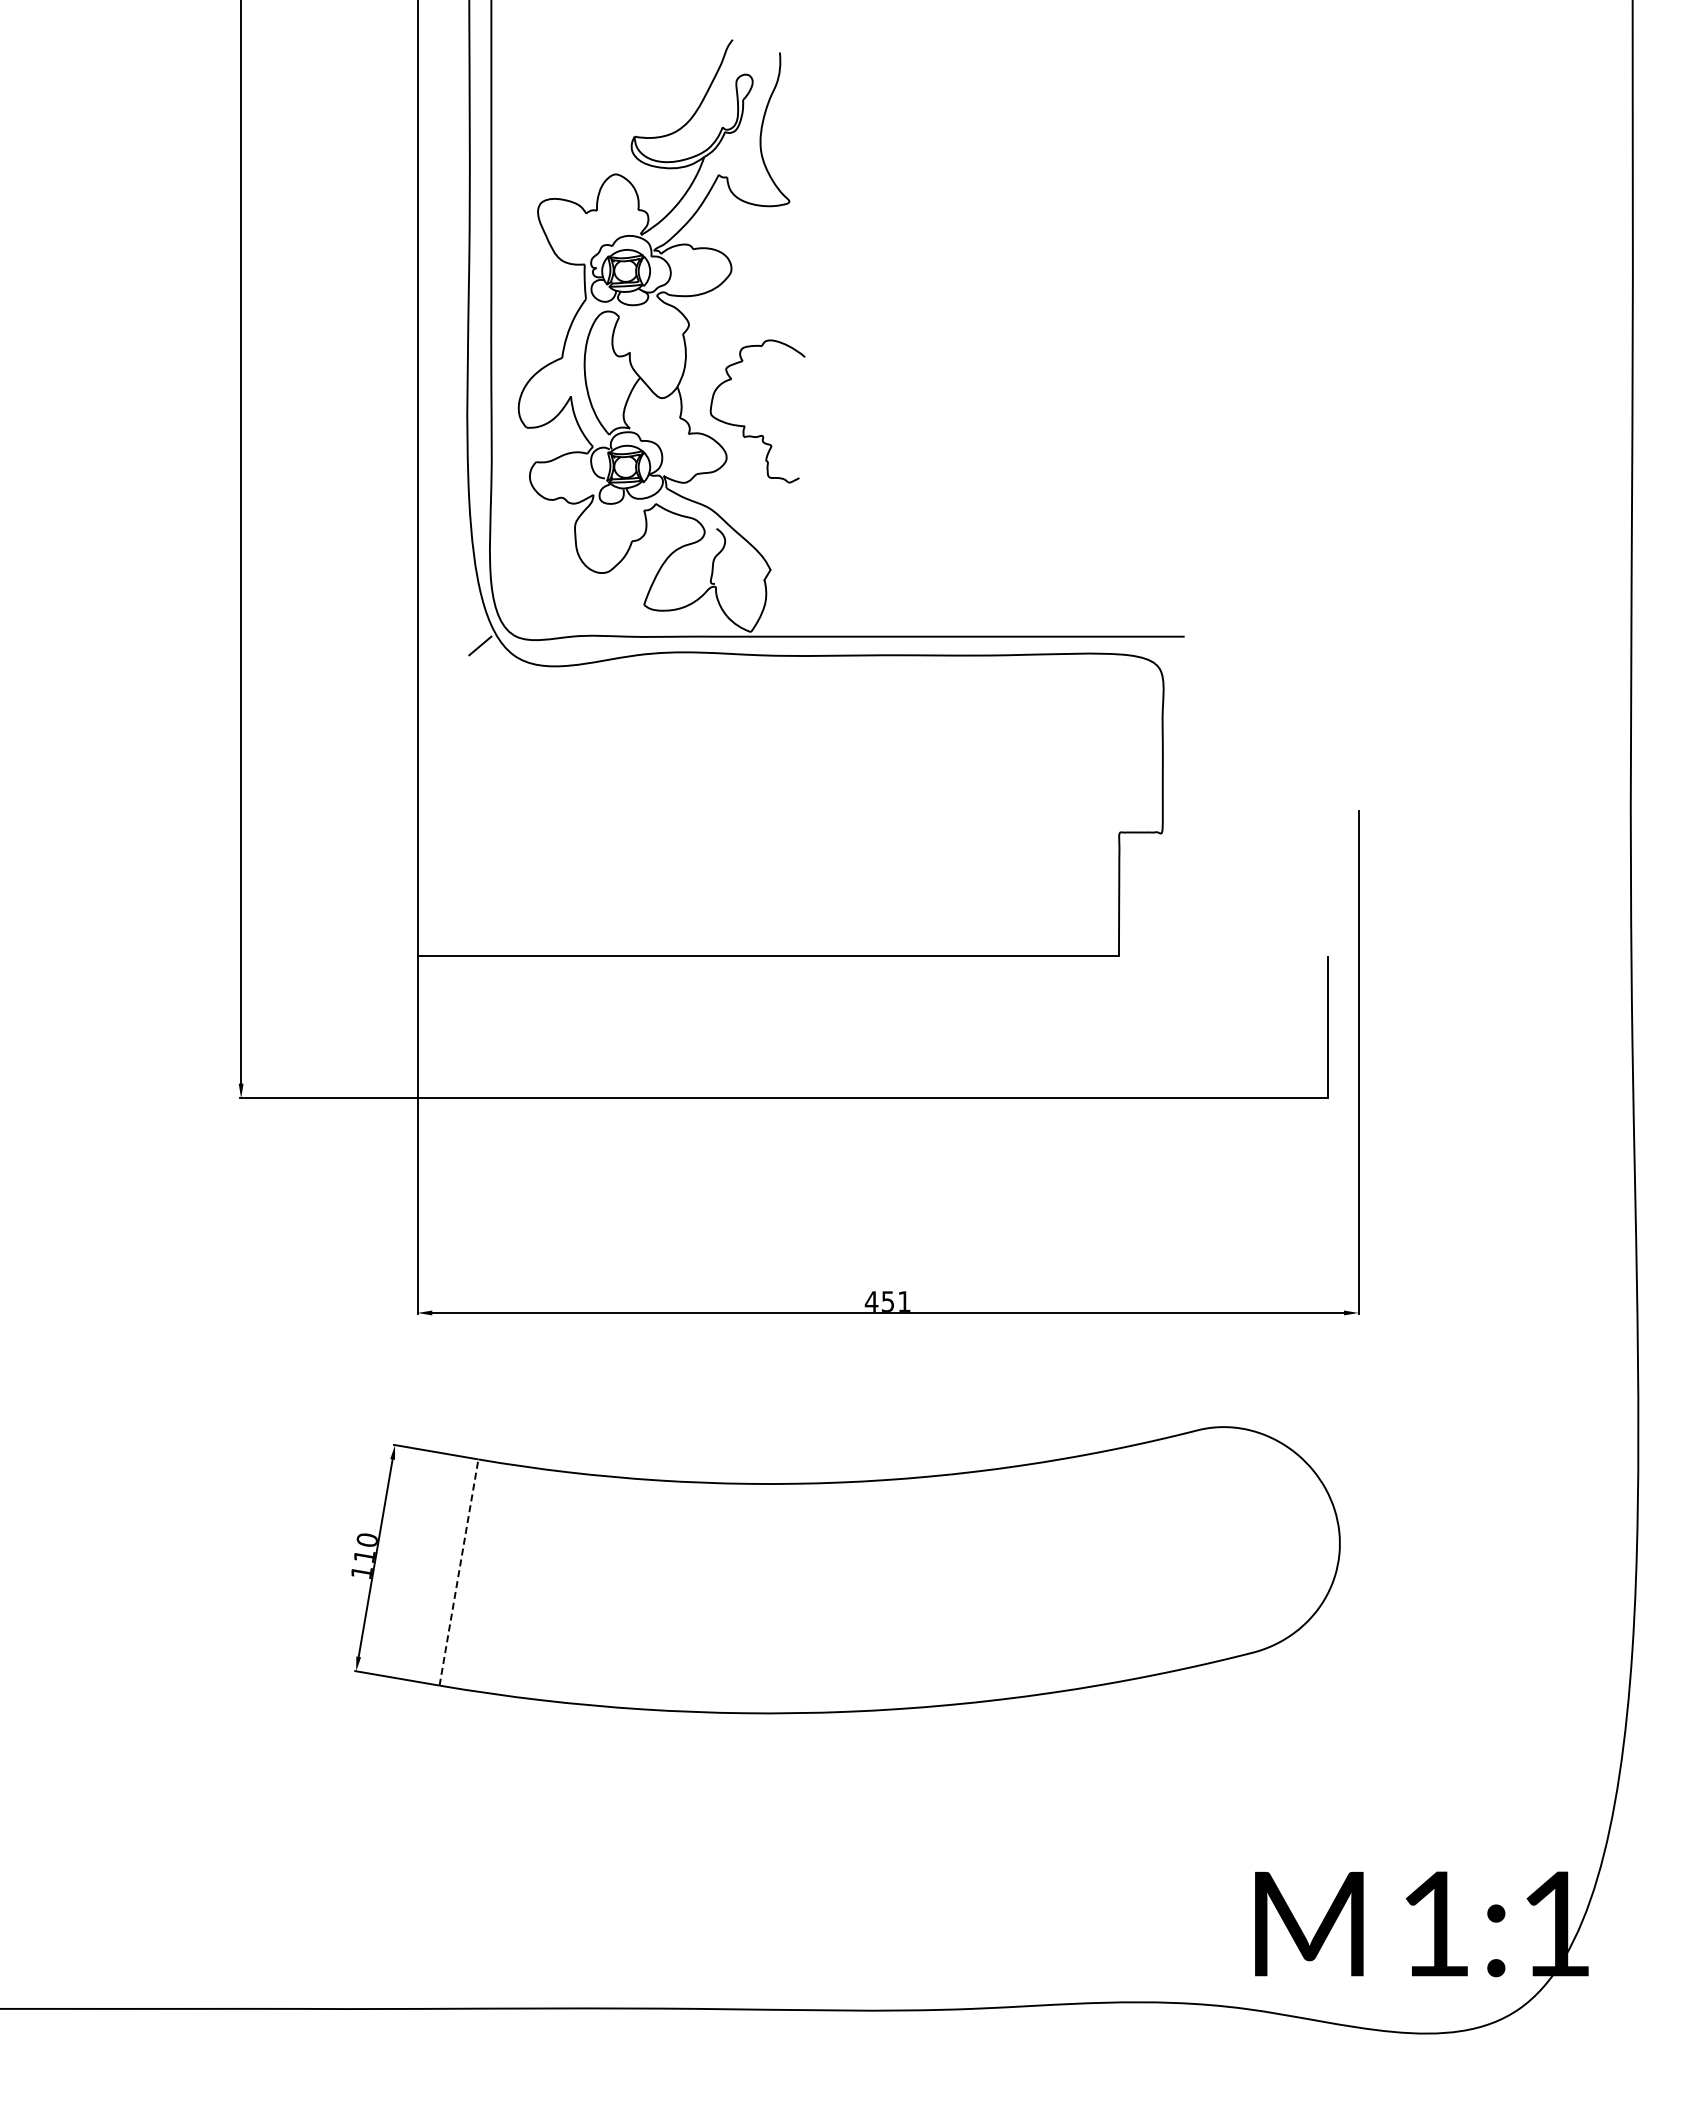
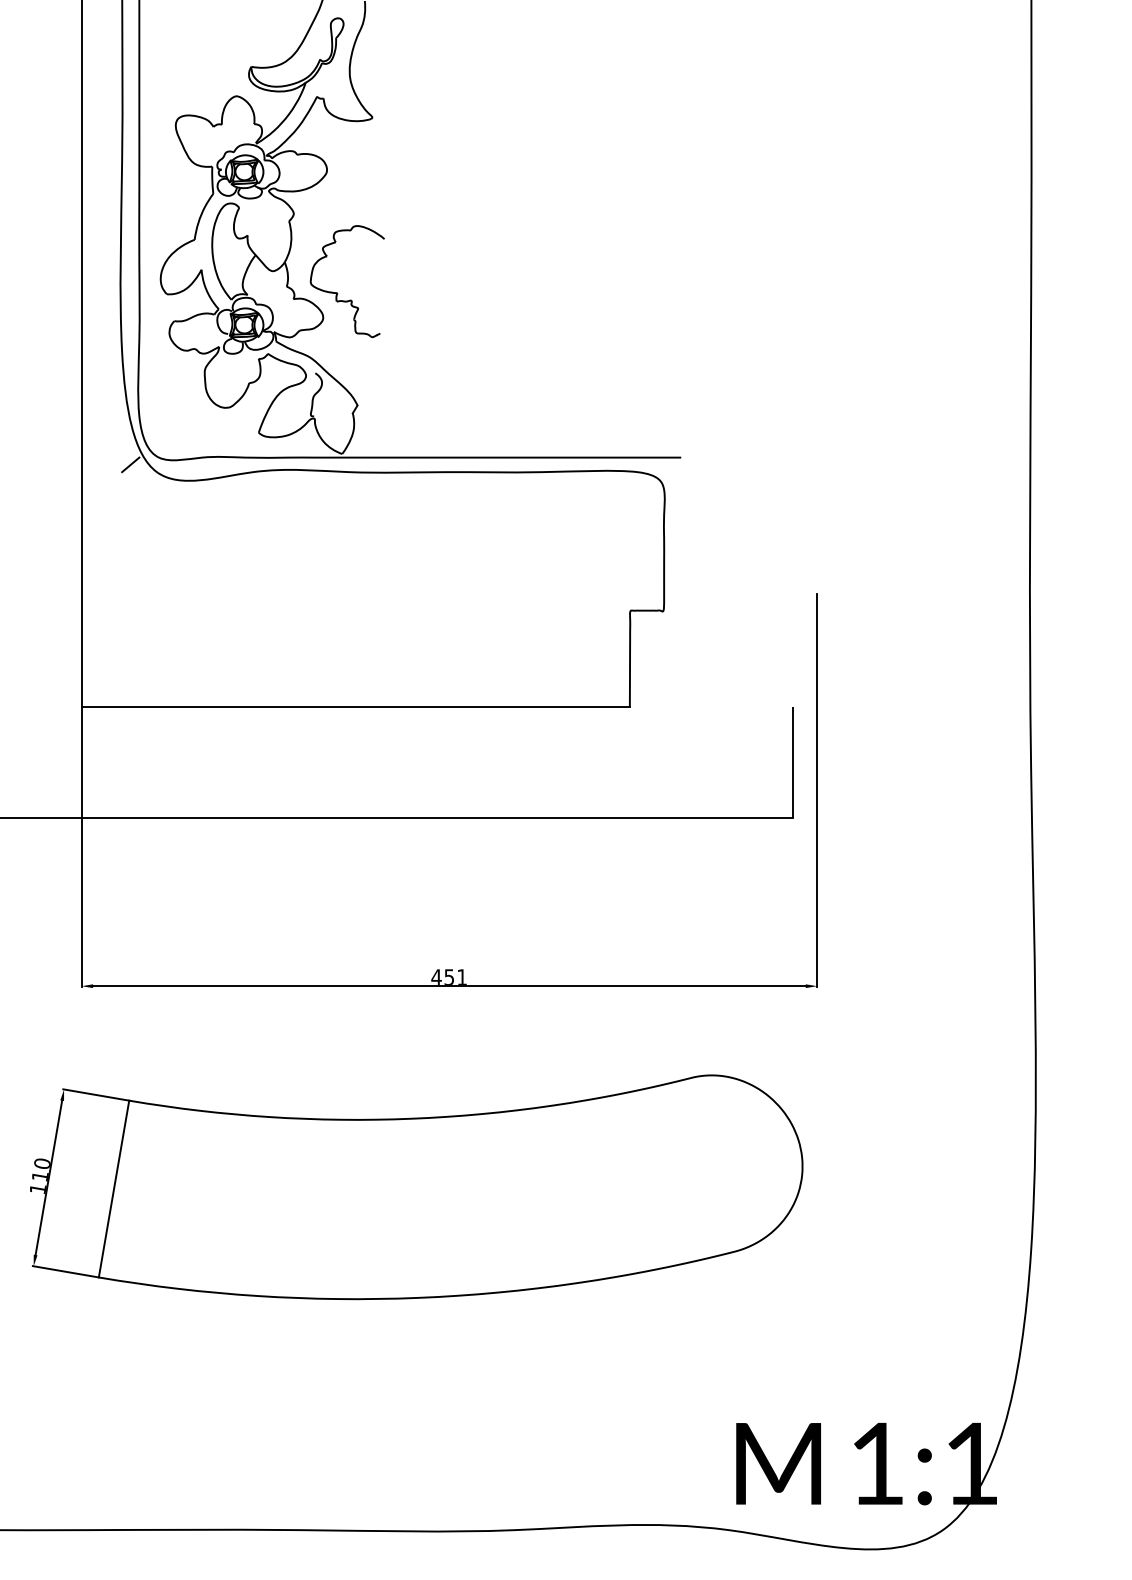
line: (459, 1572) -> (114, 1189), dashed -> solid

